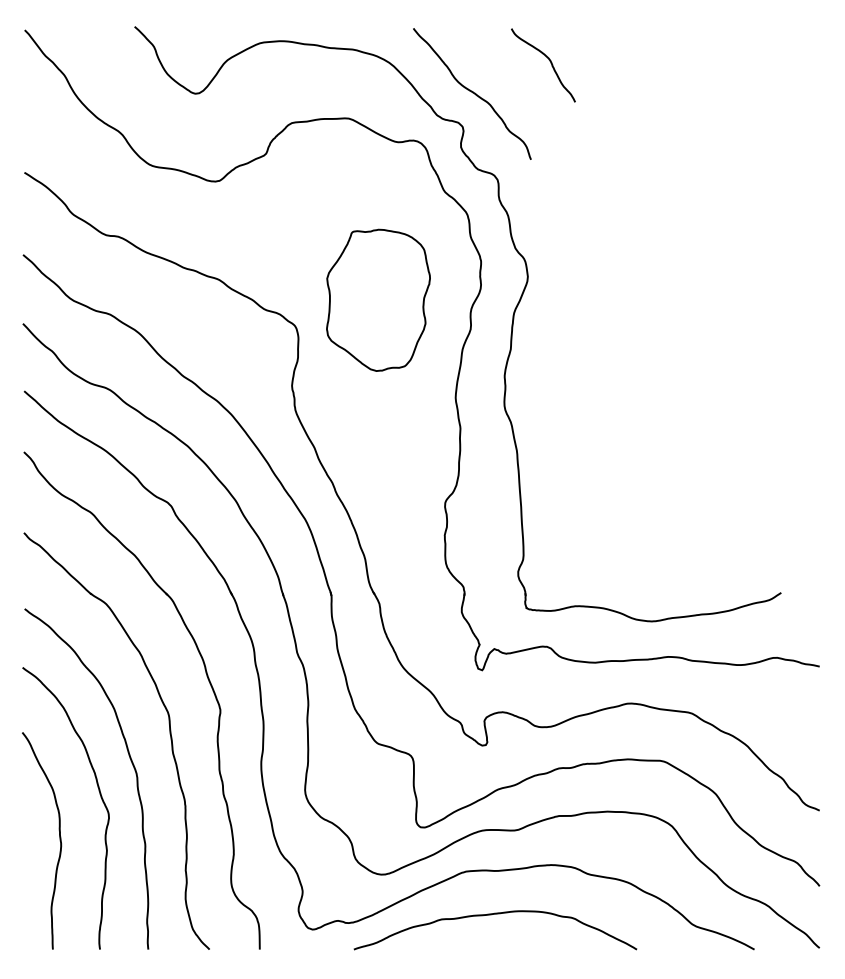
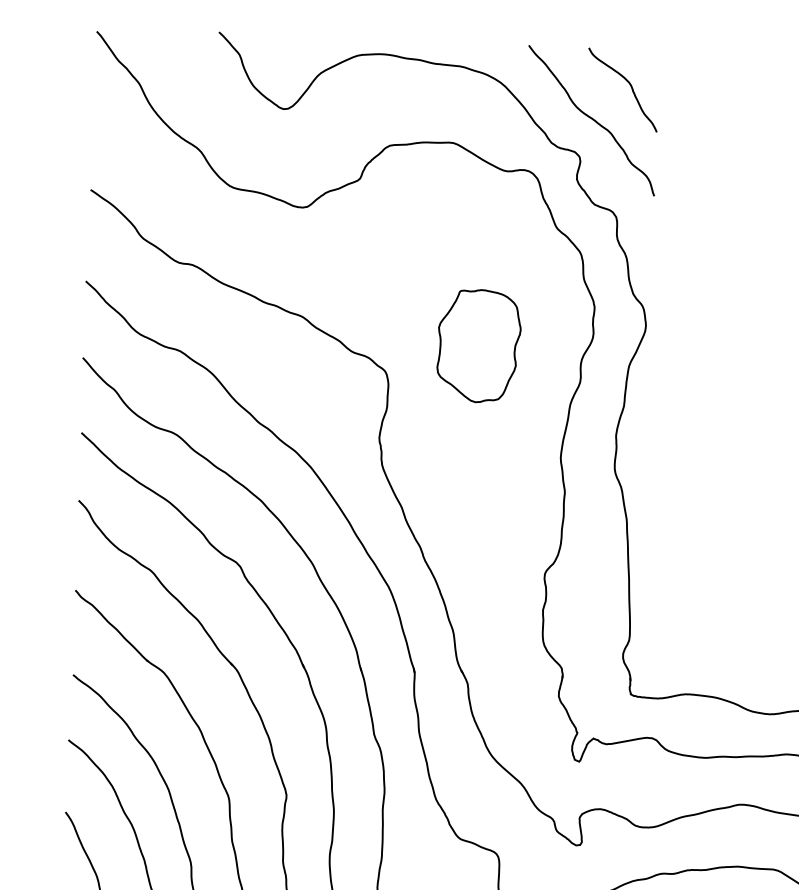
curve: (549, 61) -> (629, 85), moved
part: (378, 299) -> (478, 345), size x0.71

